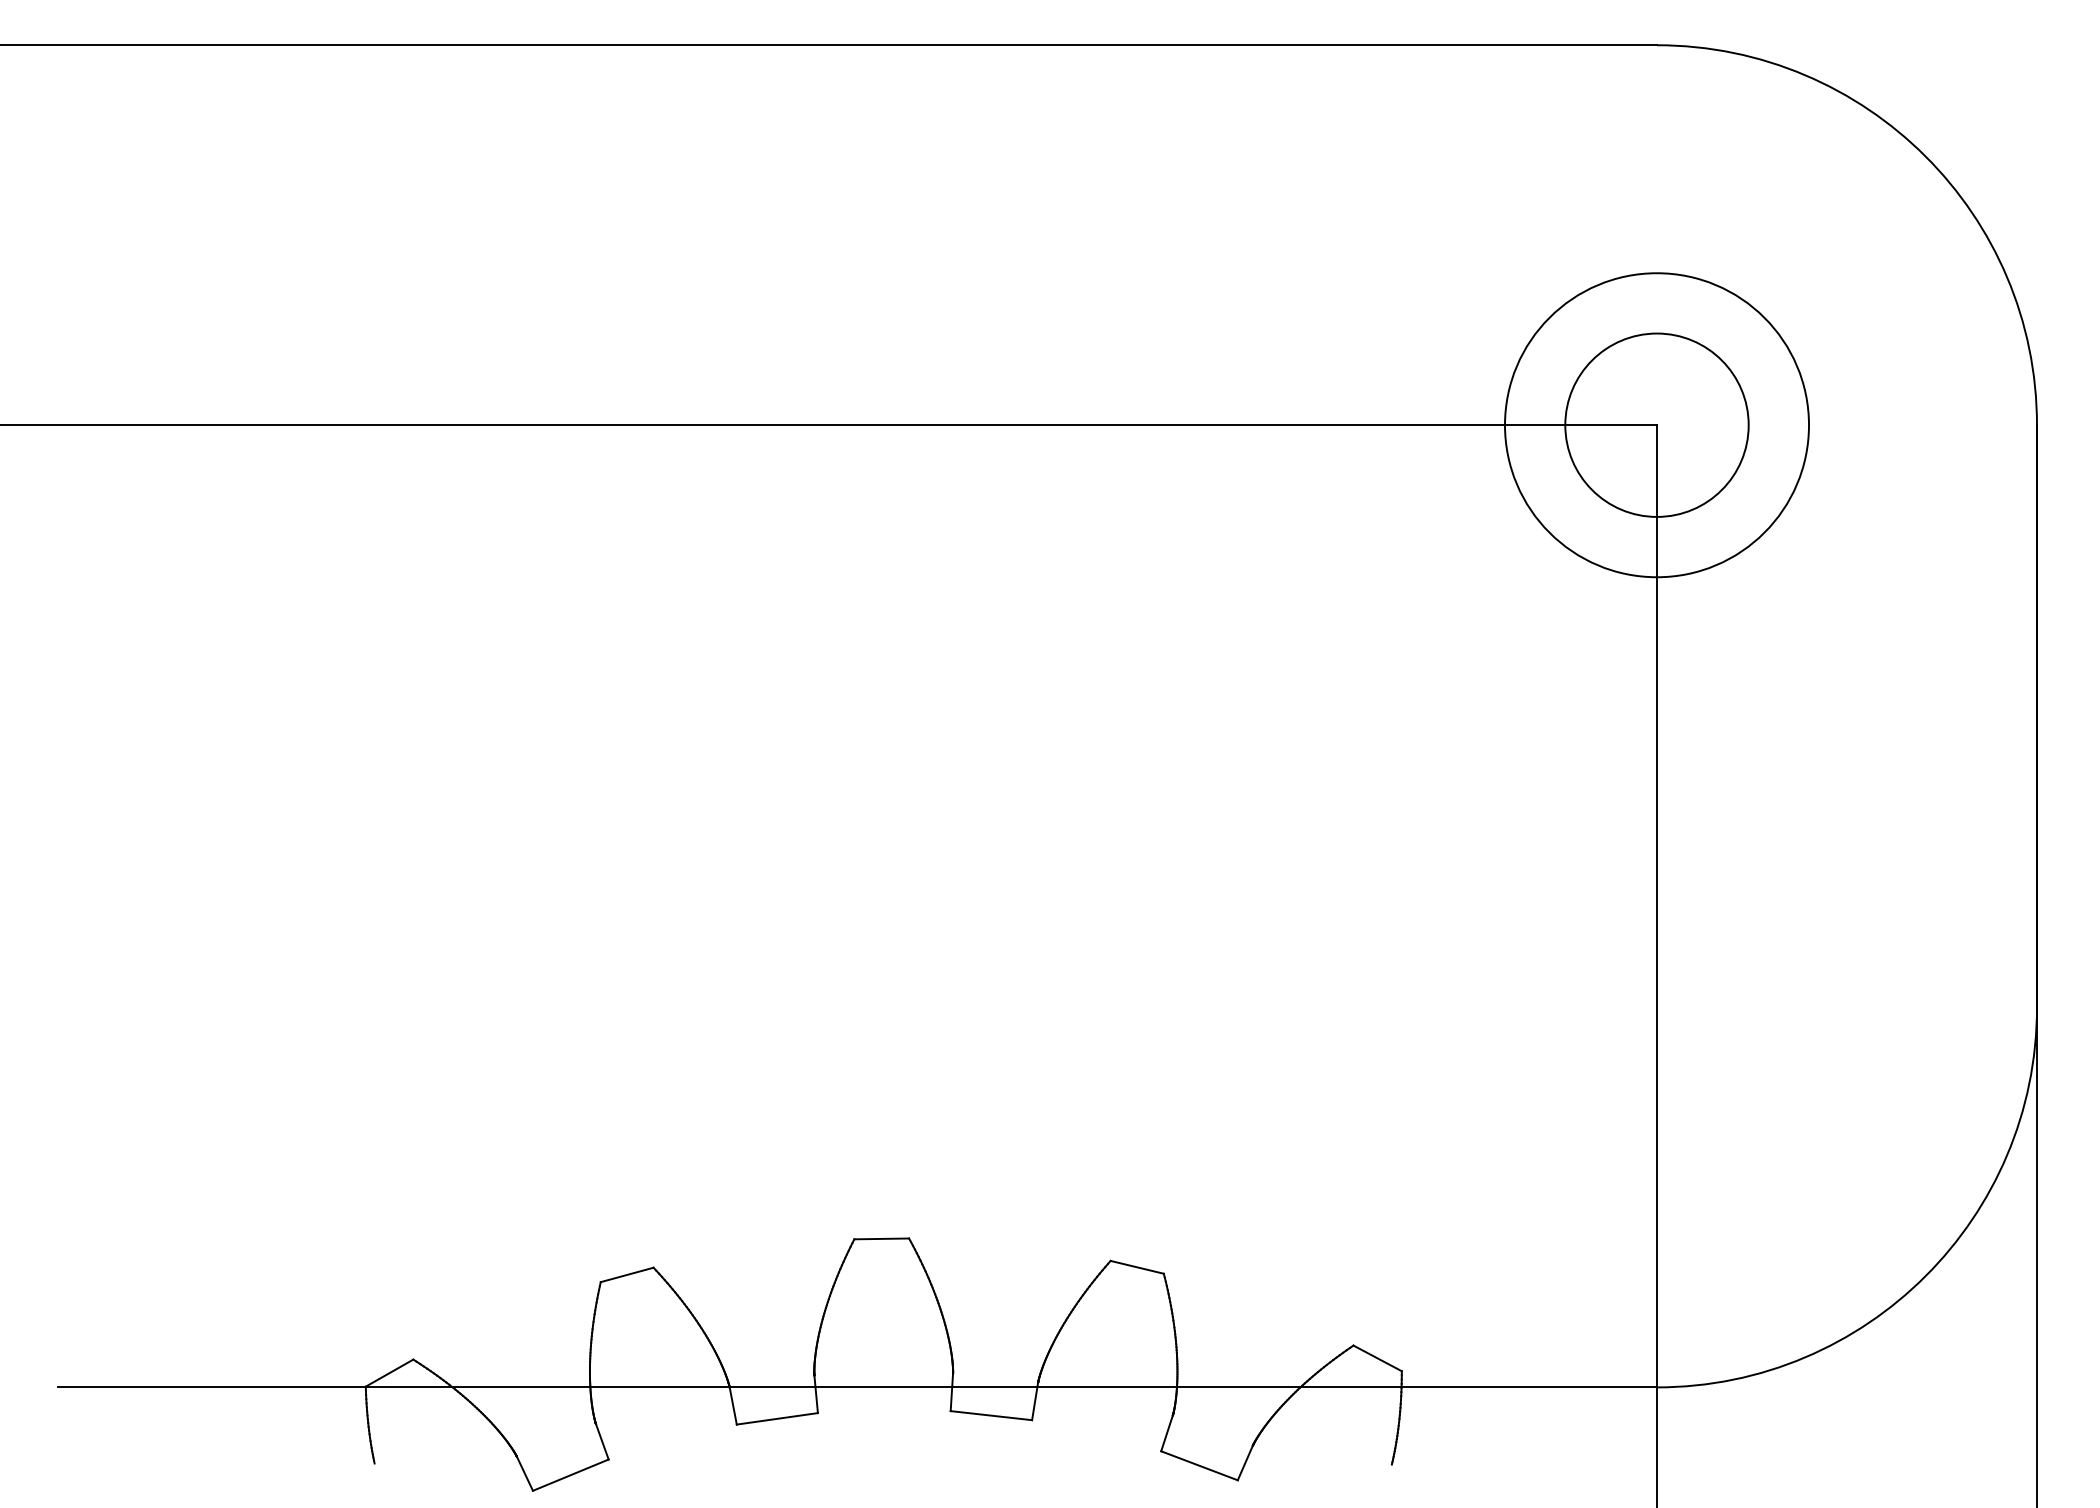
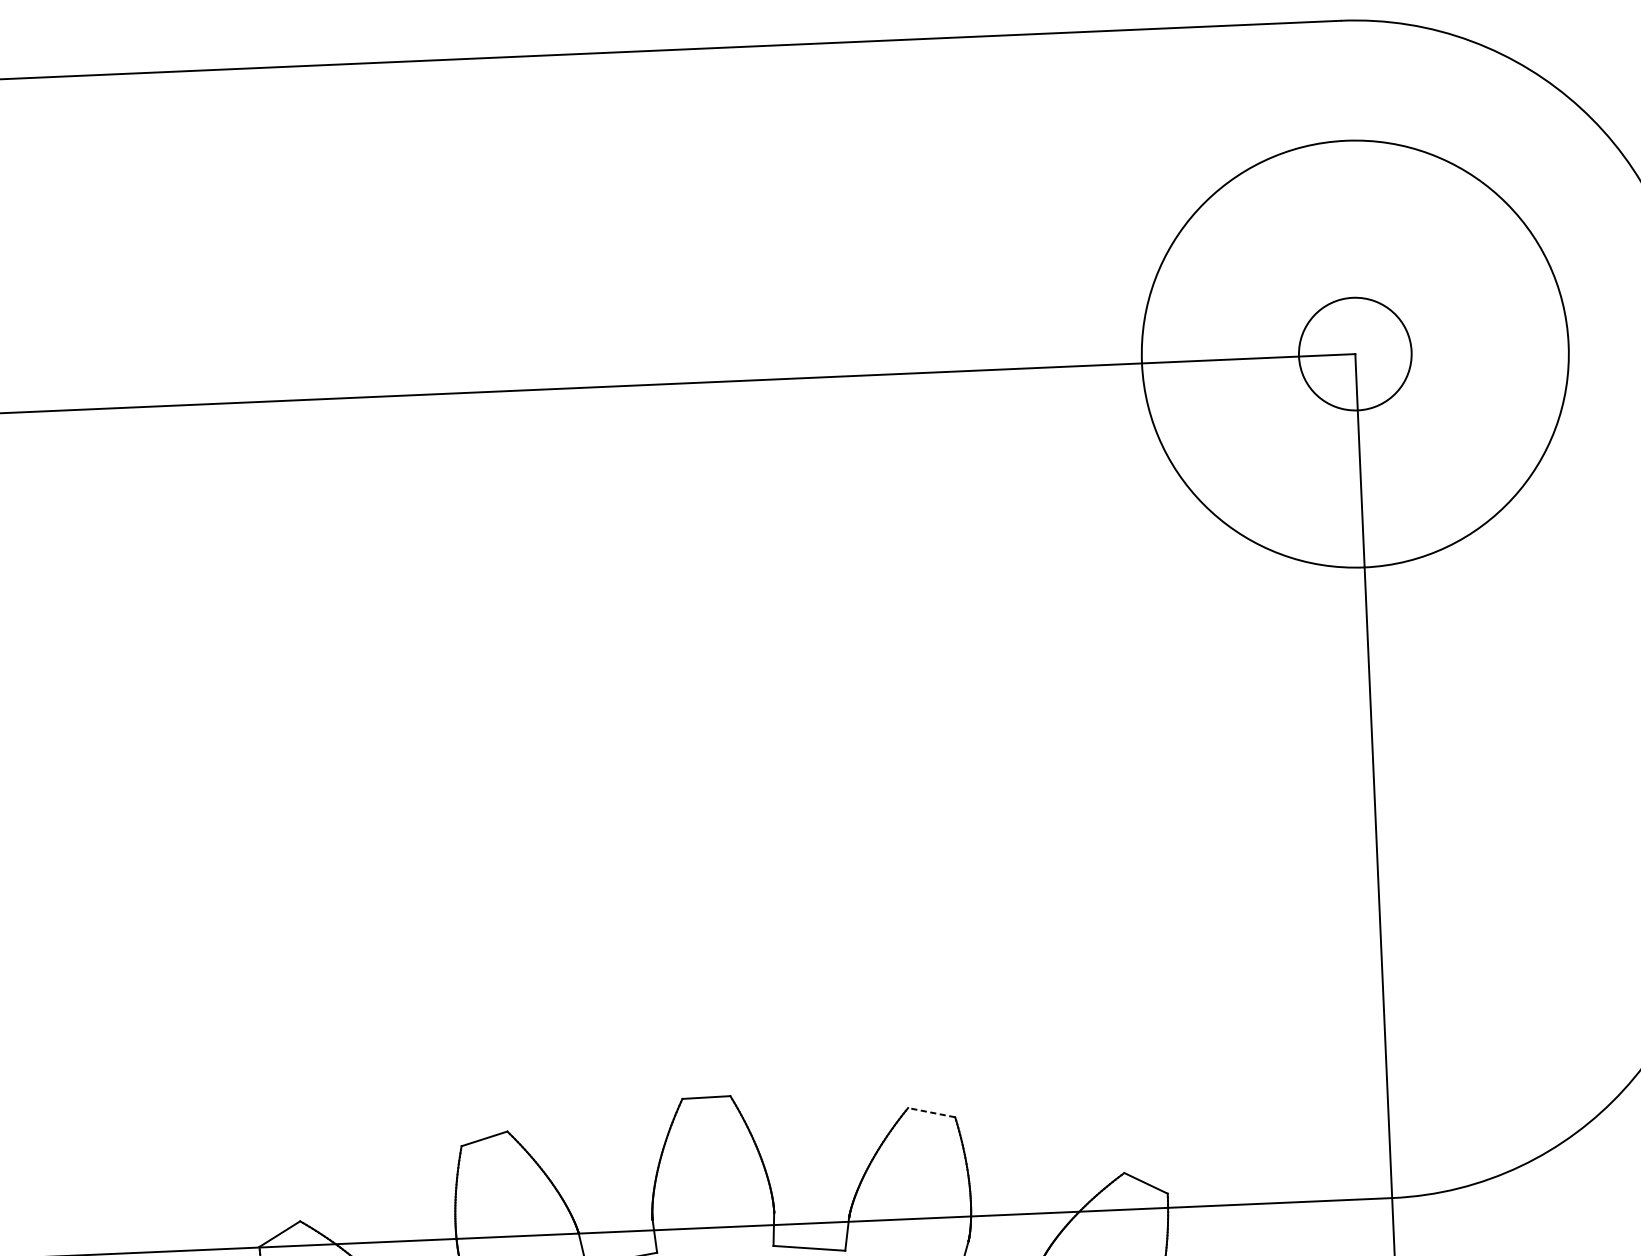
circle: (1656, 424) -> (1354, 353), size x0.7
circle: (1657, 425) -> (1355, 354), size x1.6
line: (1136, 1267) -> (931, 1112), solid -> dashed

